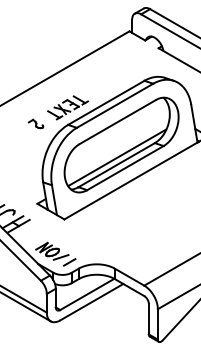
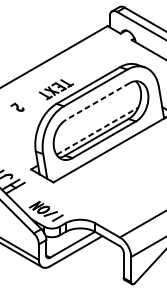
line: (117, 122) -> (97, 101), solid -> dashed
part: (35, 123) -> (17, 106), moved
line: (117, 157) -> (97, 130), solid -> dashed

